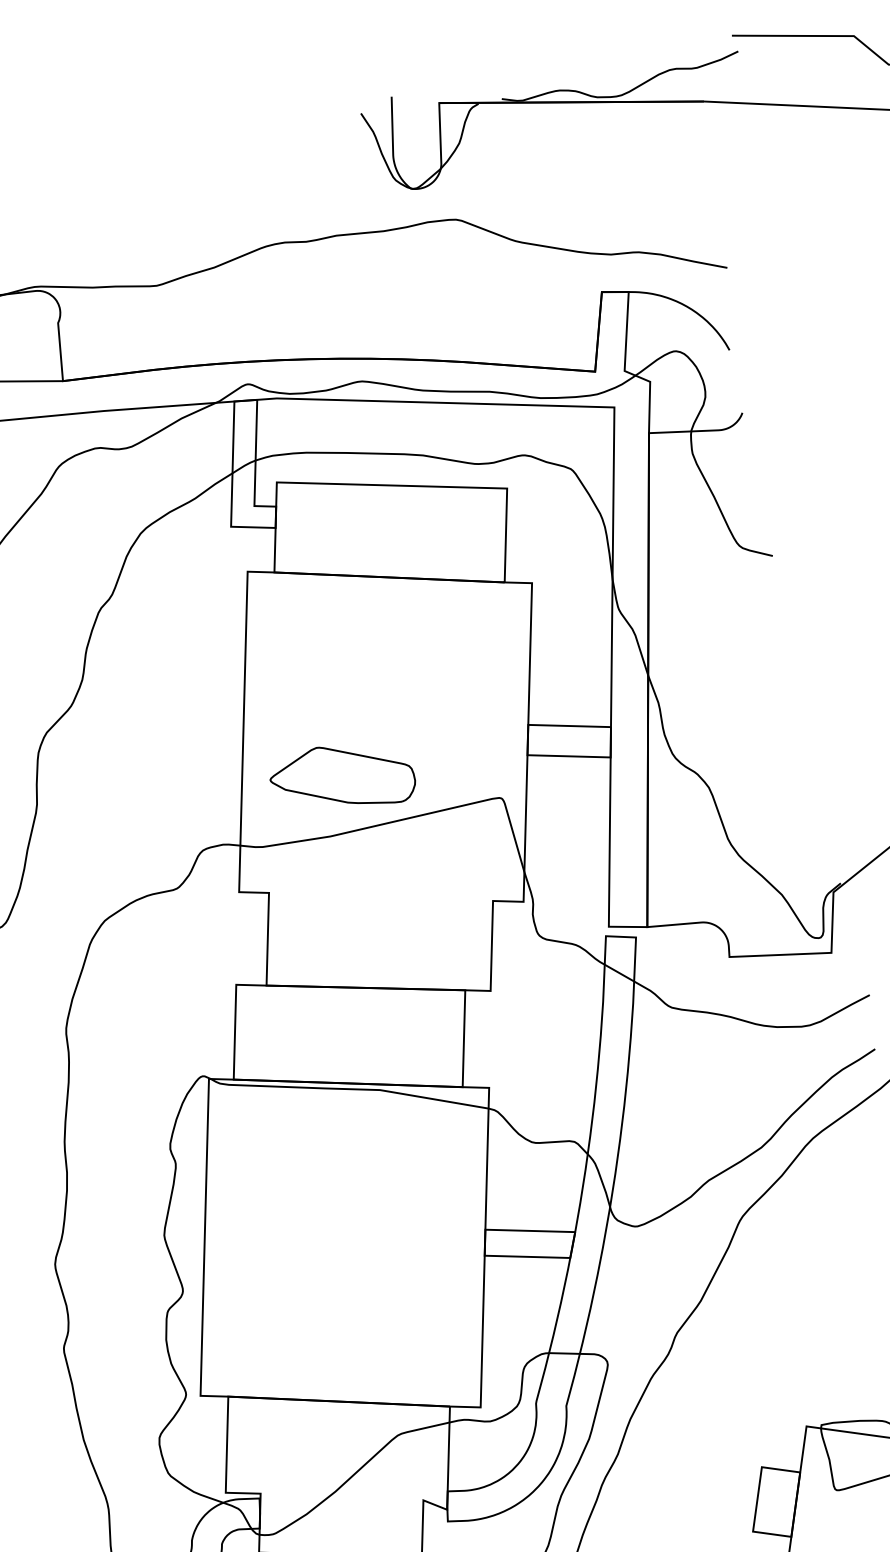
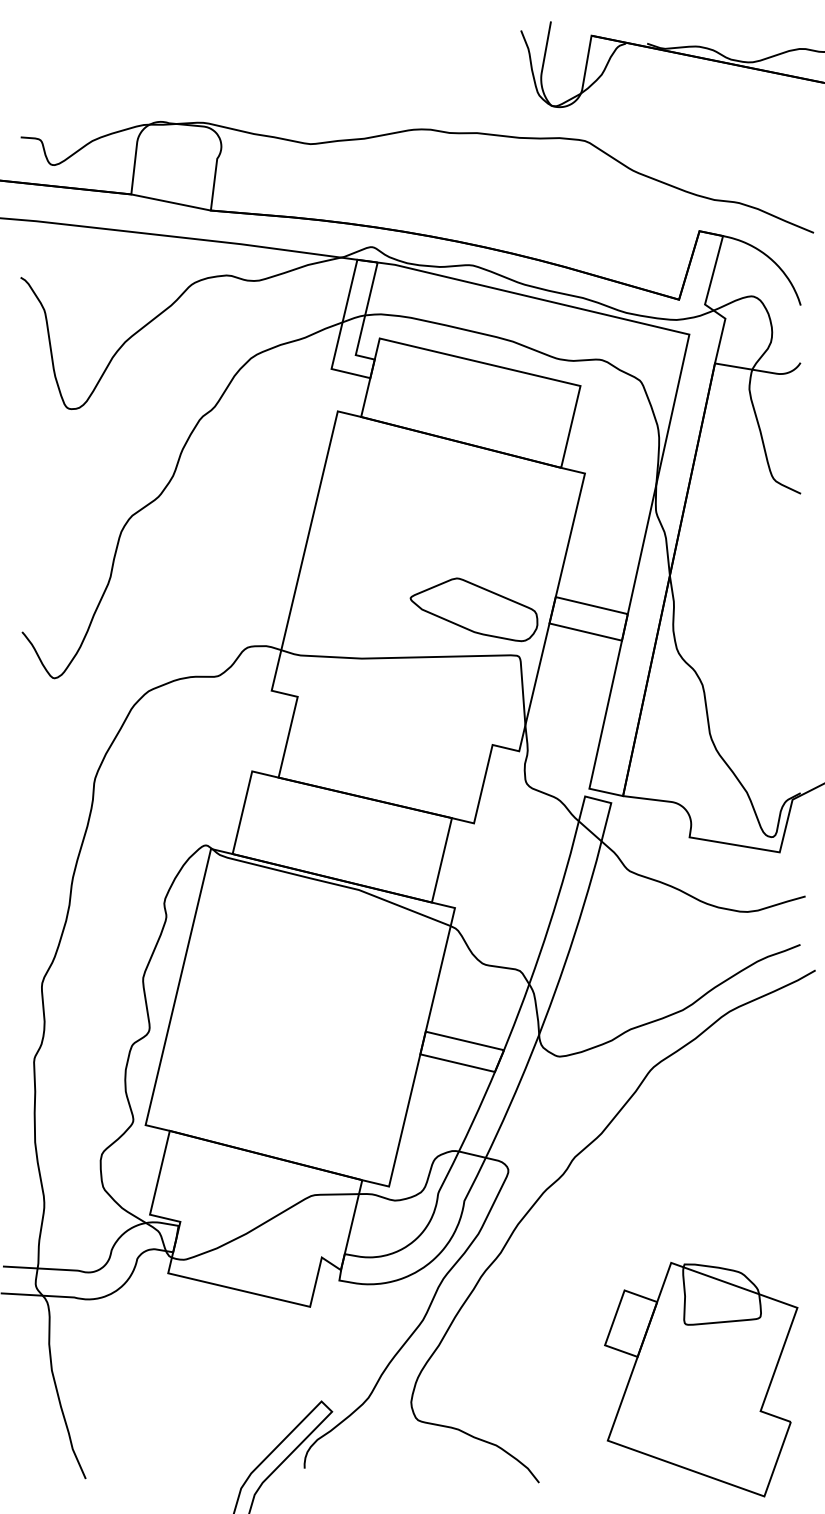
part: (341, 778) -> (473, 609), moved

